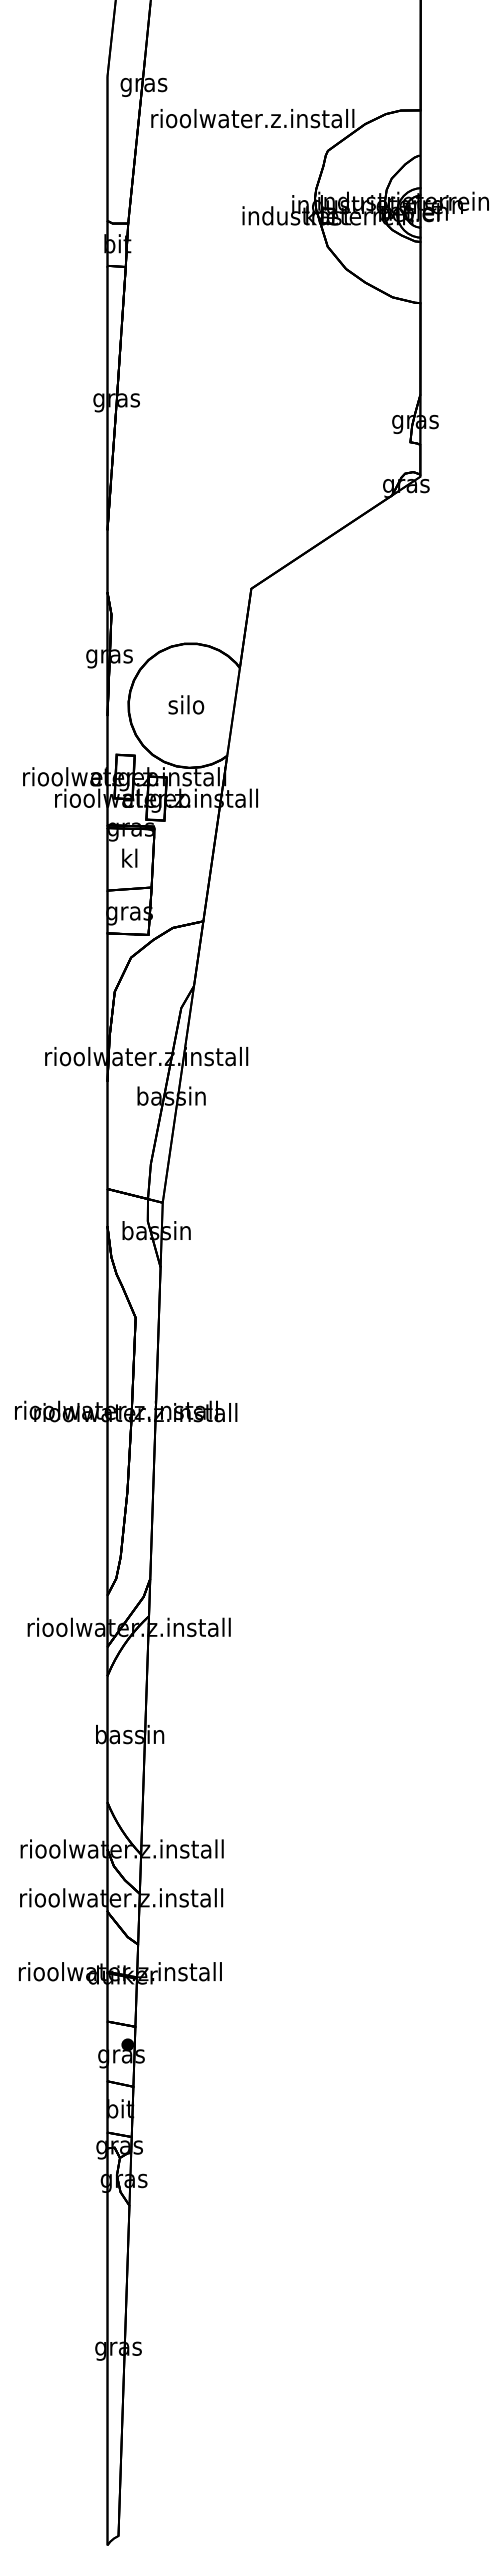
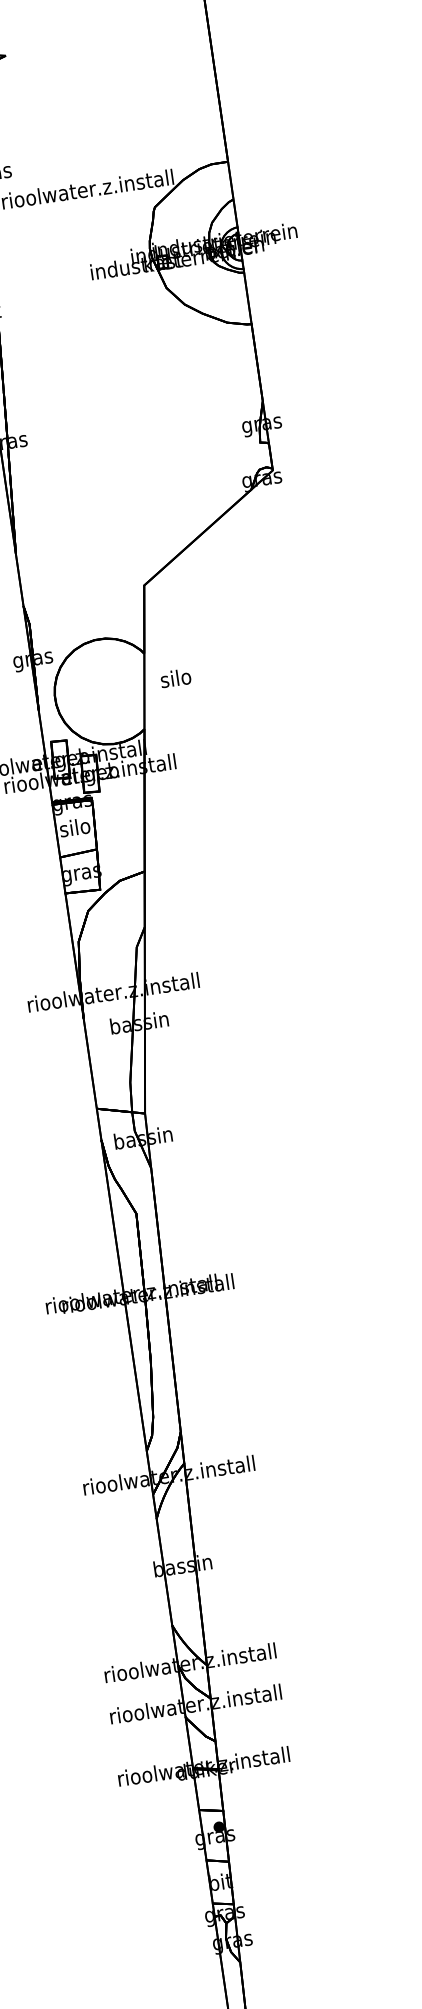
text: (186, 704) -> (175, 677), moved
text: (129, 857) -> (74, 826), kl -> silo

